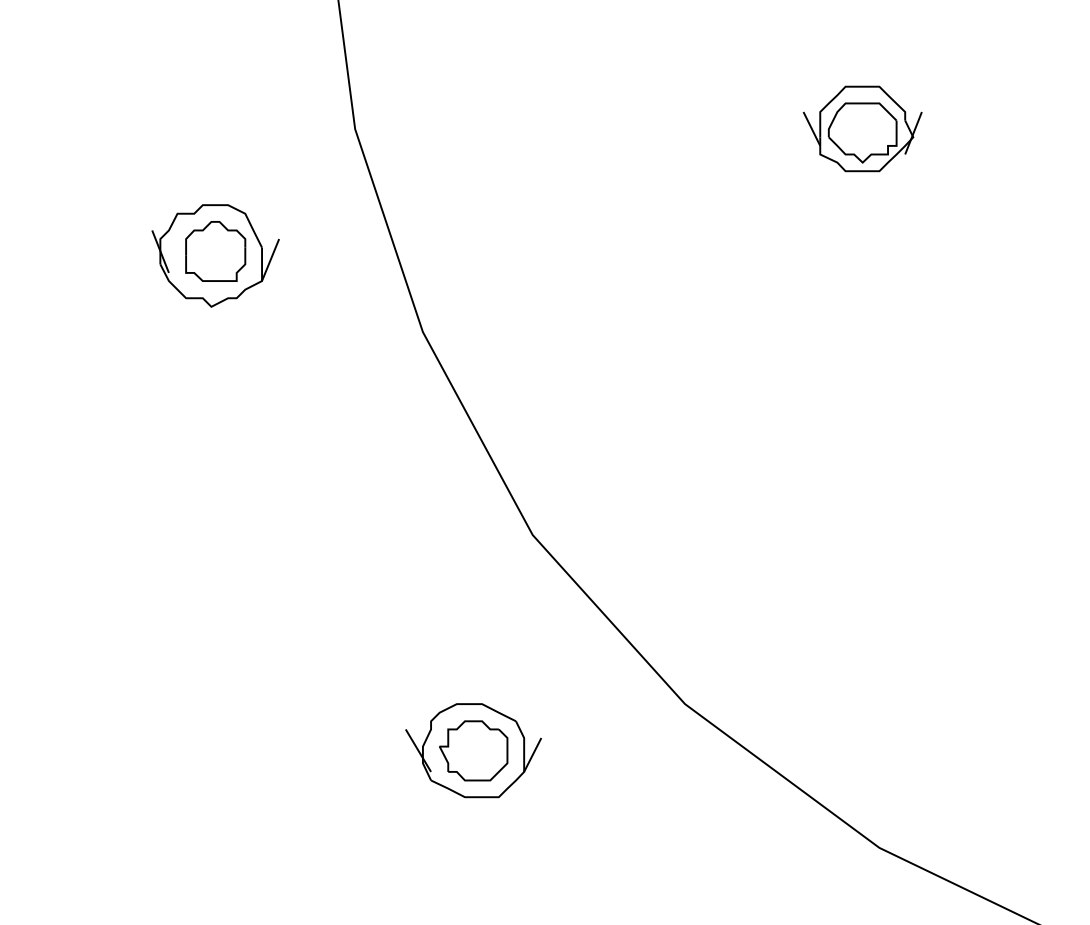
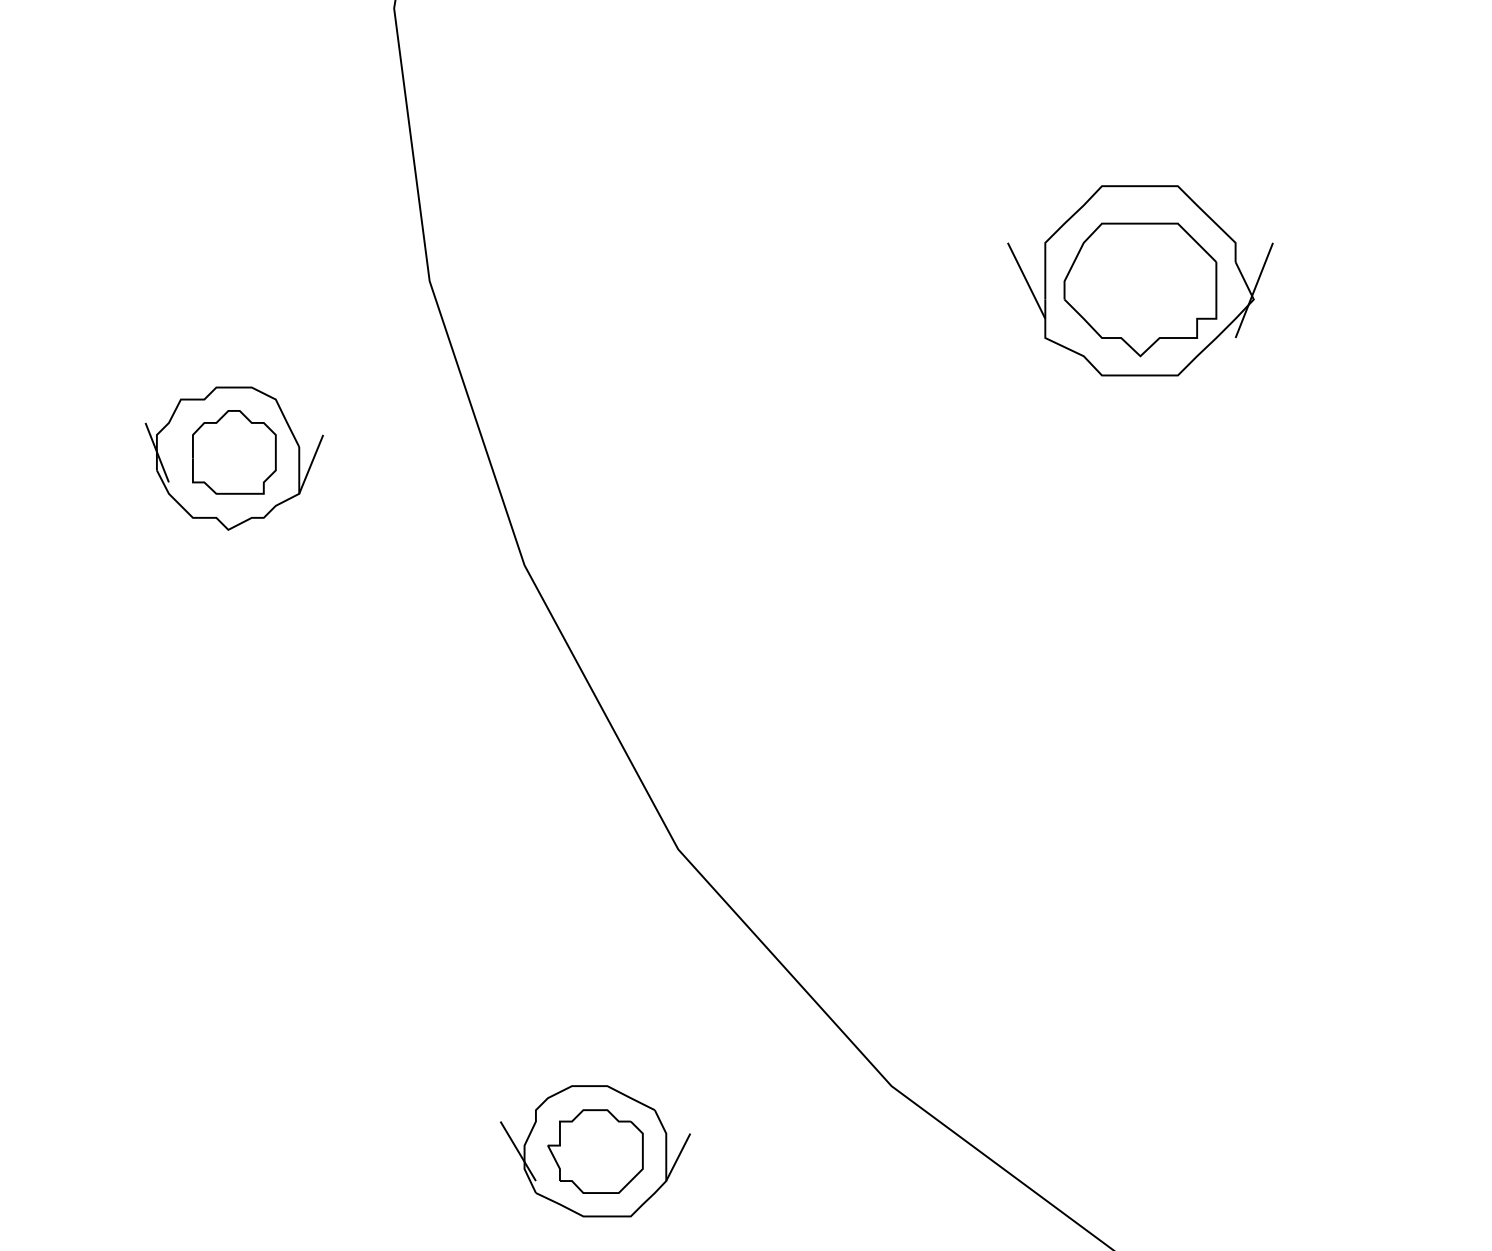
part: (862, 128) -> (1139, 280), size x1.6

